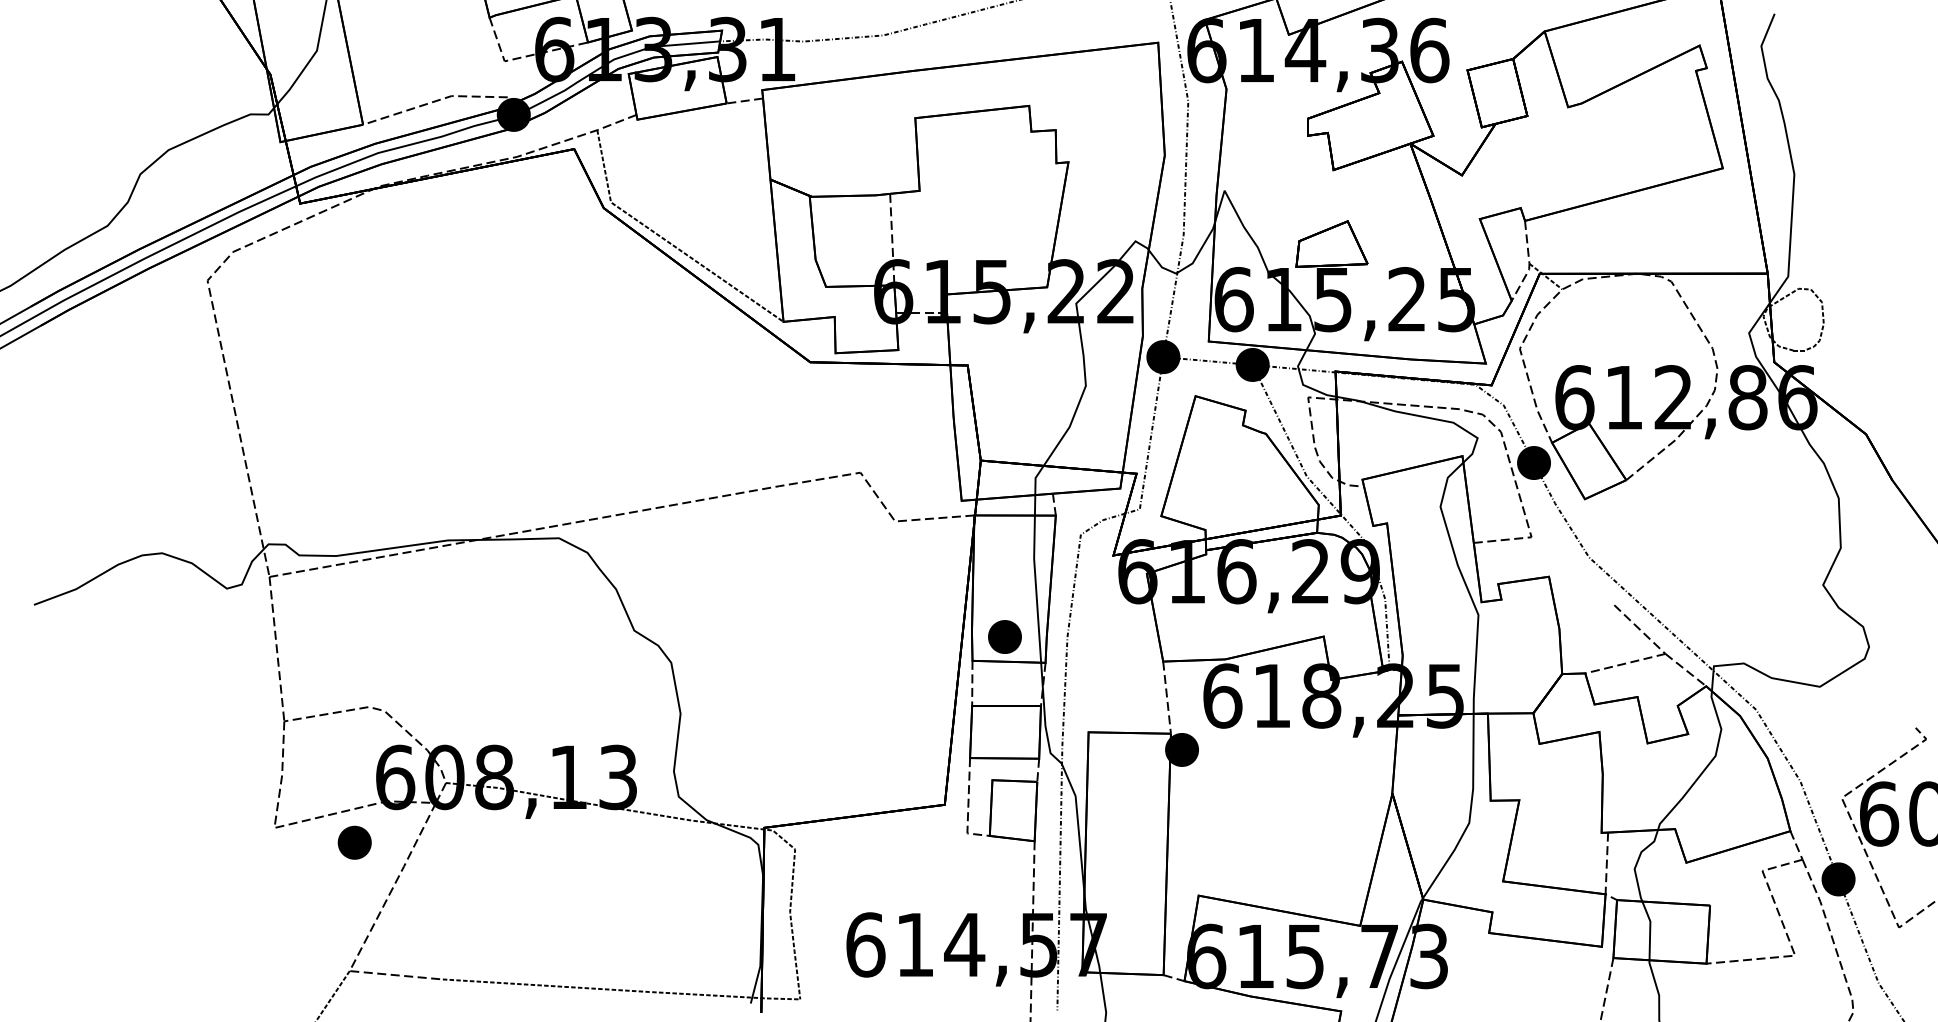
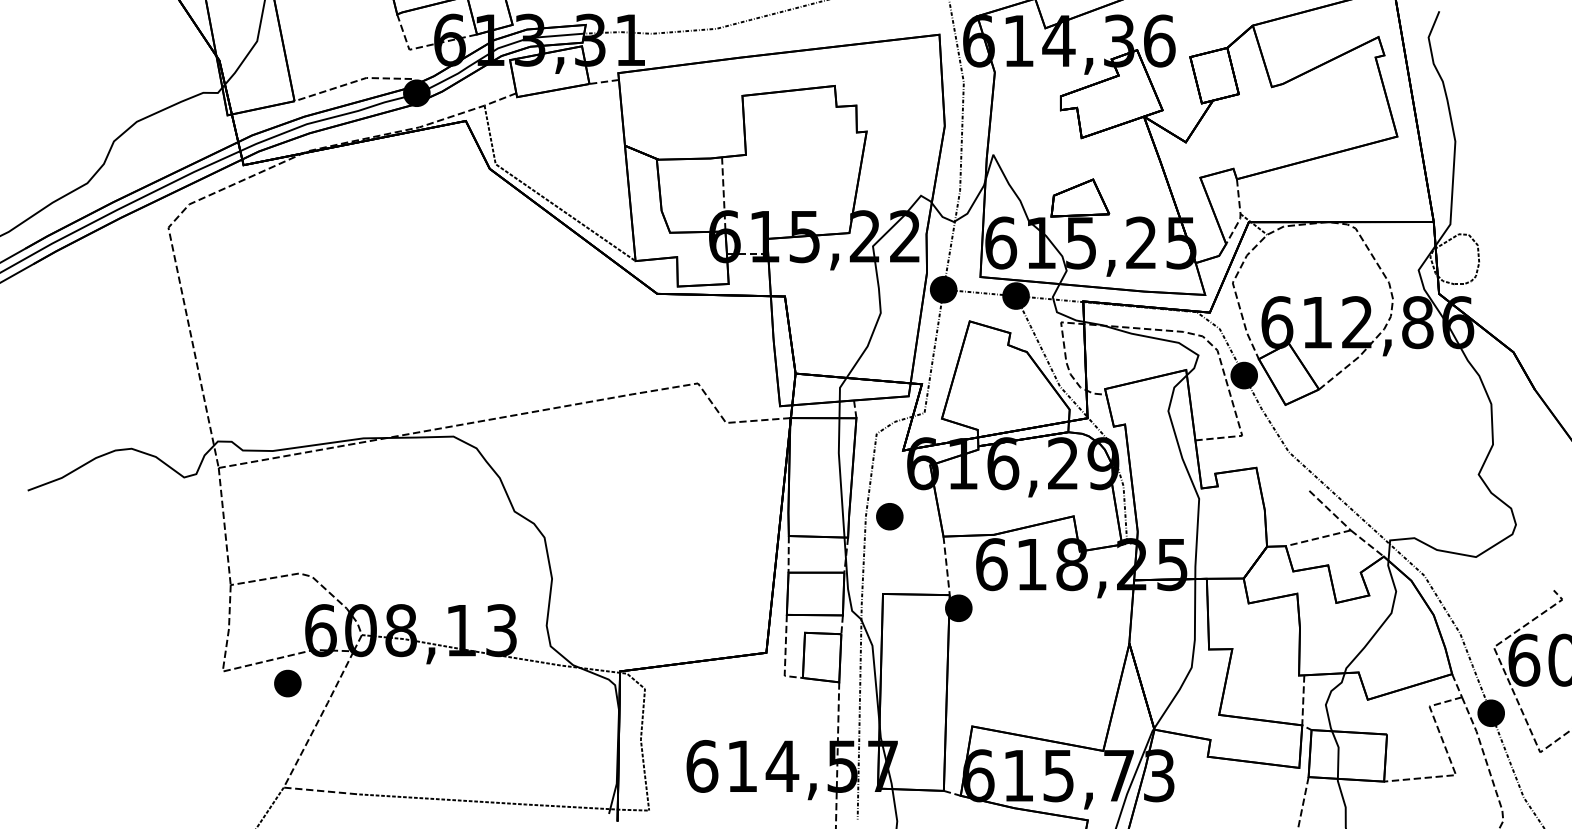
part: (1004, 636) -> (889, 516), moved

